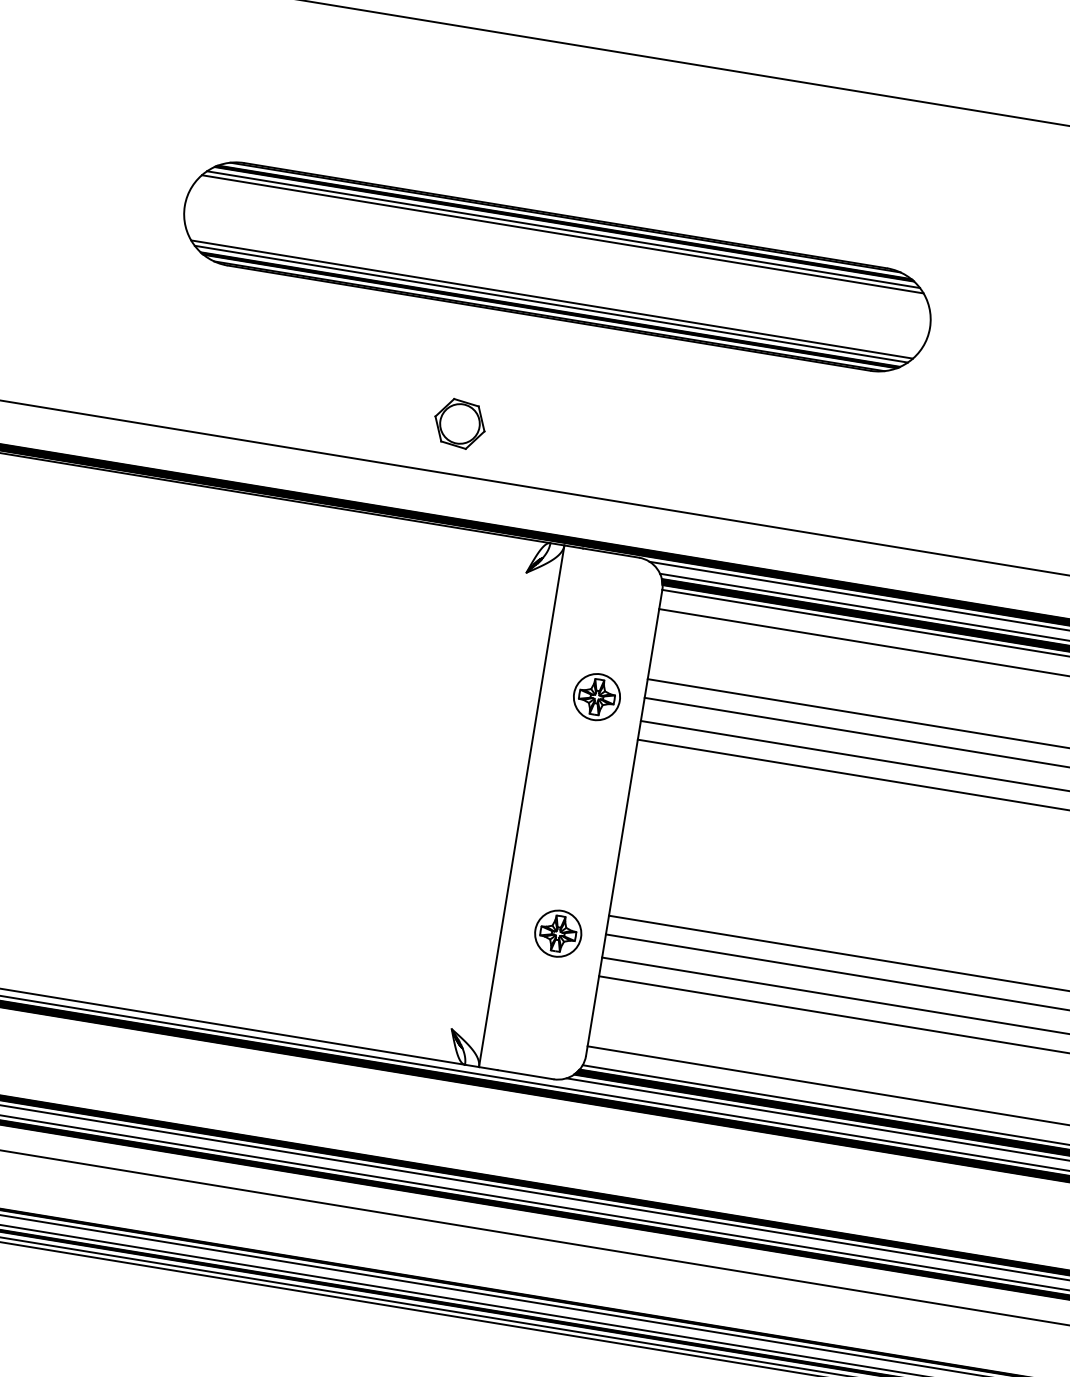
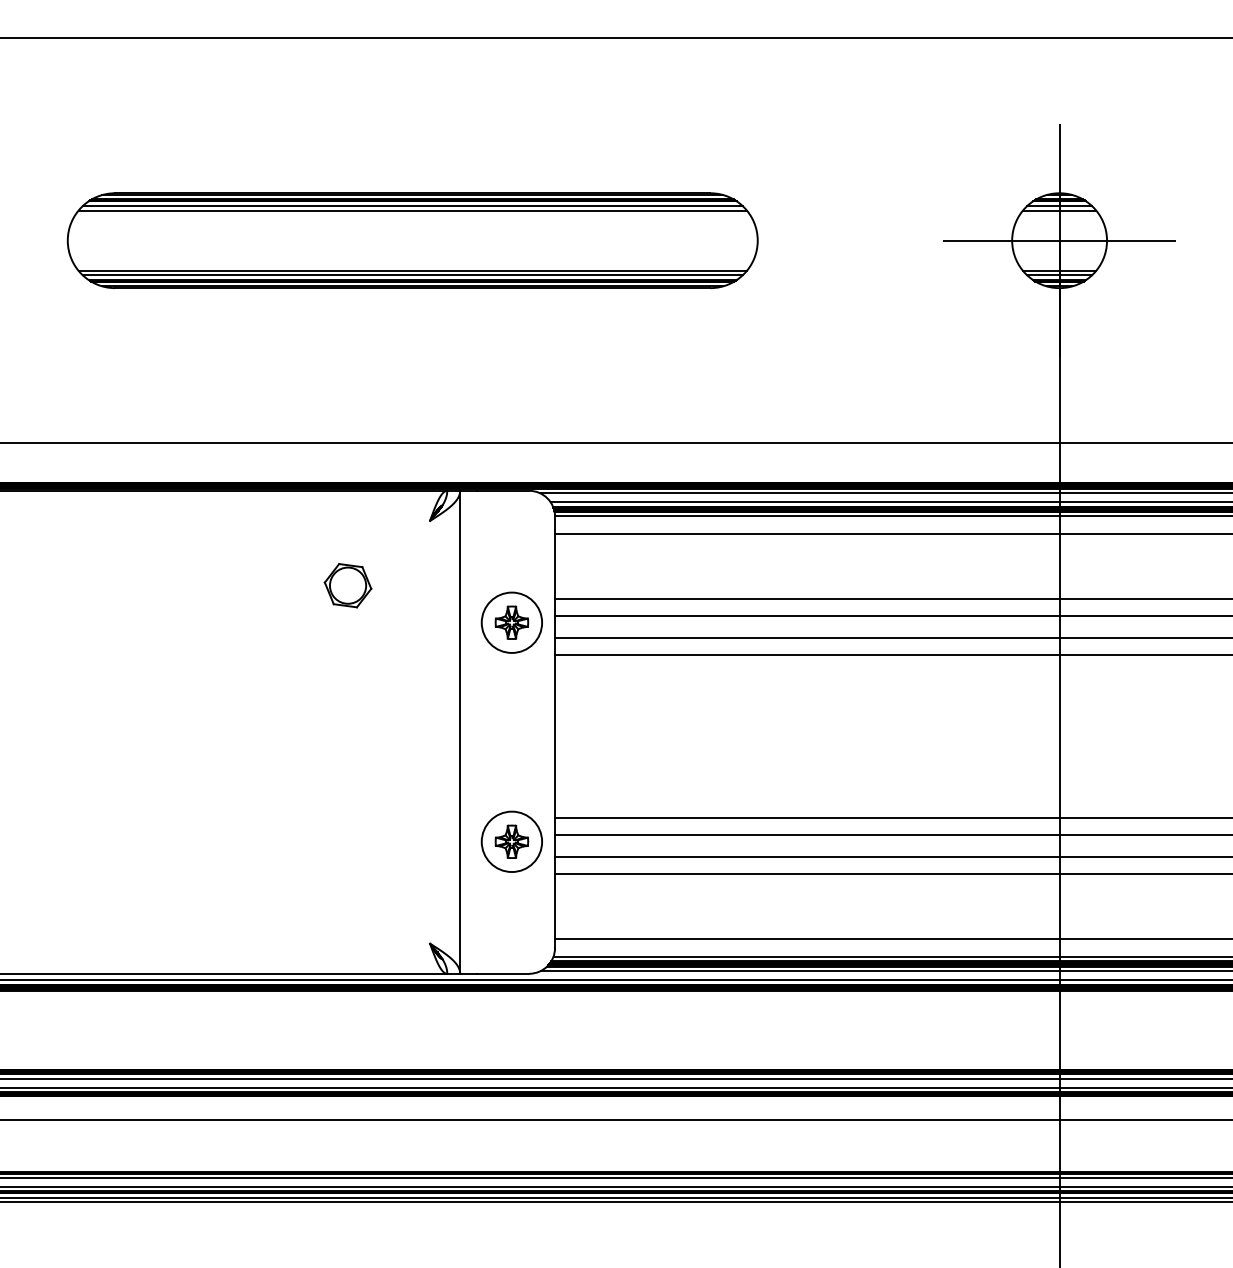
part: (459, 423) -> (347, 585), moved
circle: (596, 696) -> (511, 622), size x1.43
circle: (557, 933) -> (511, 841), size x1.43

